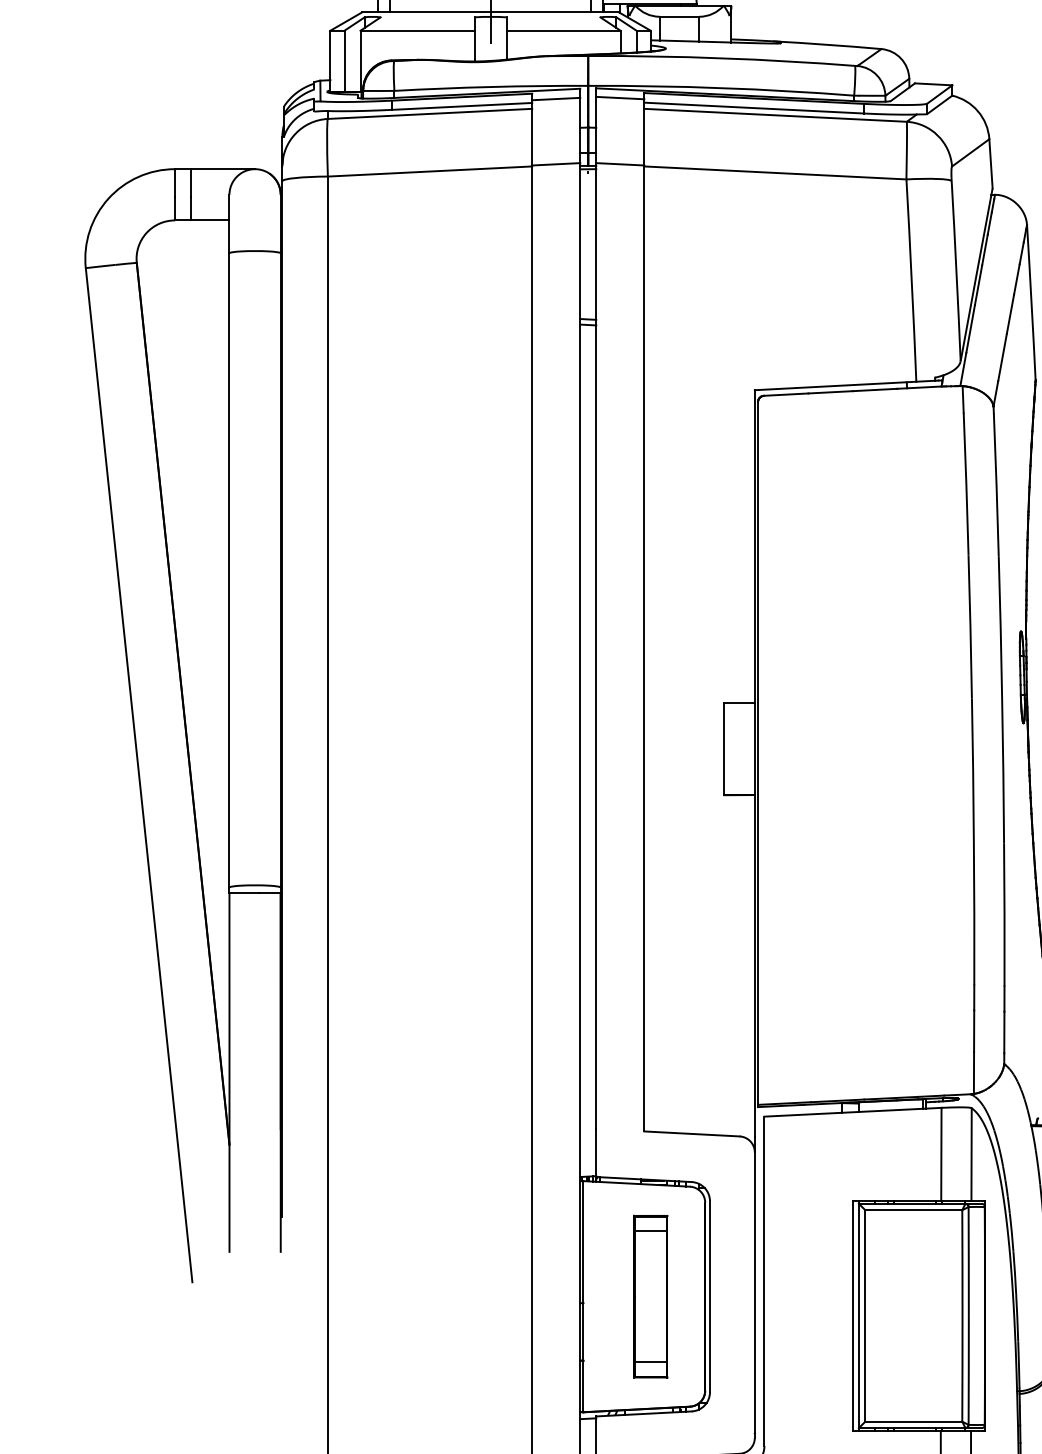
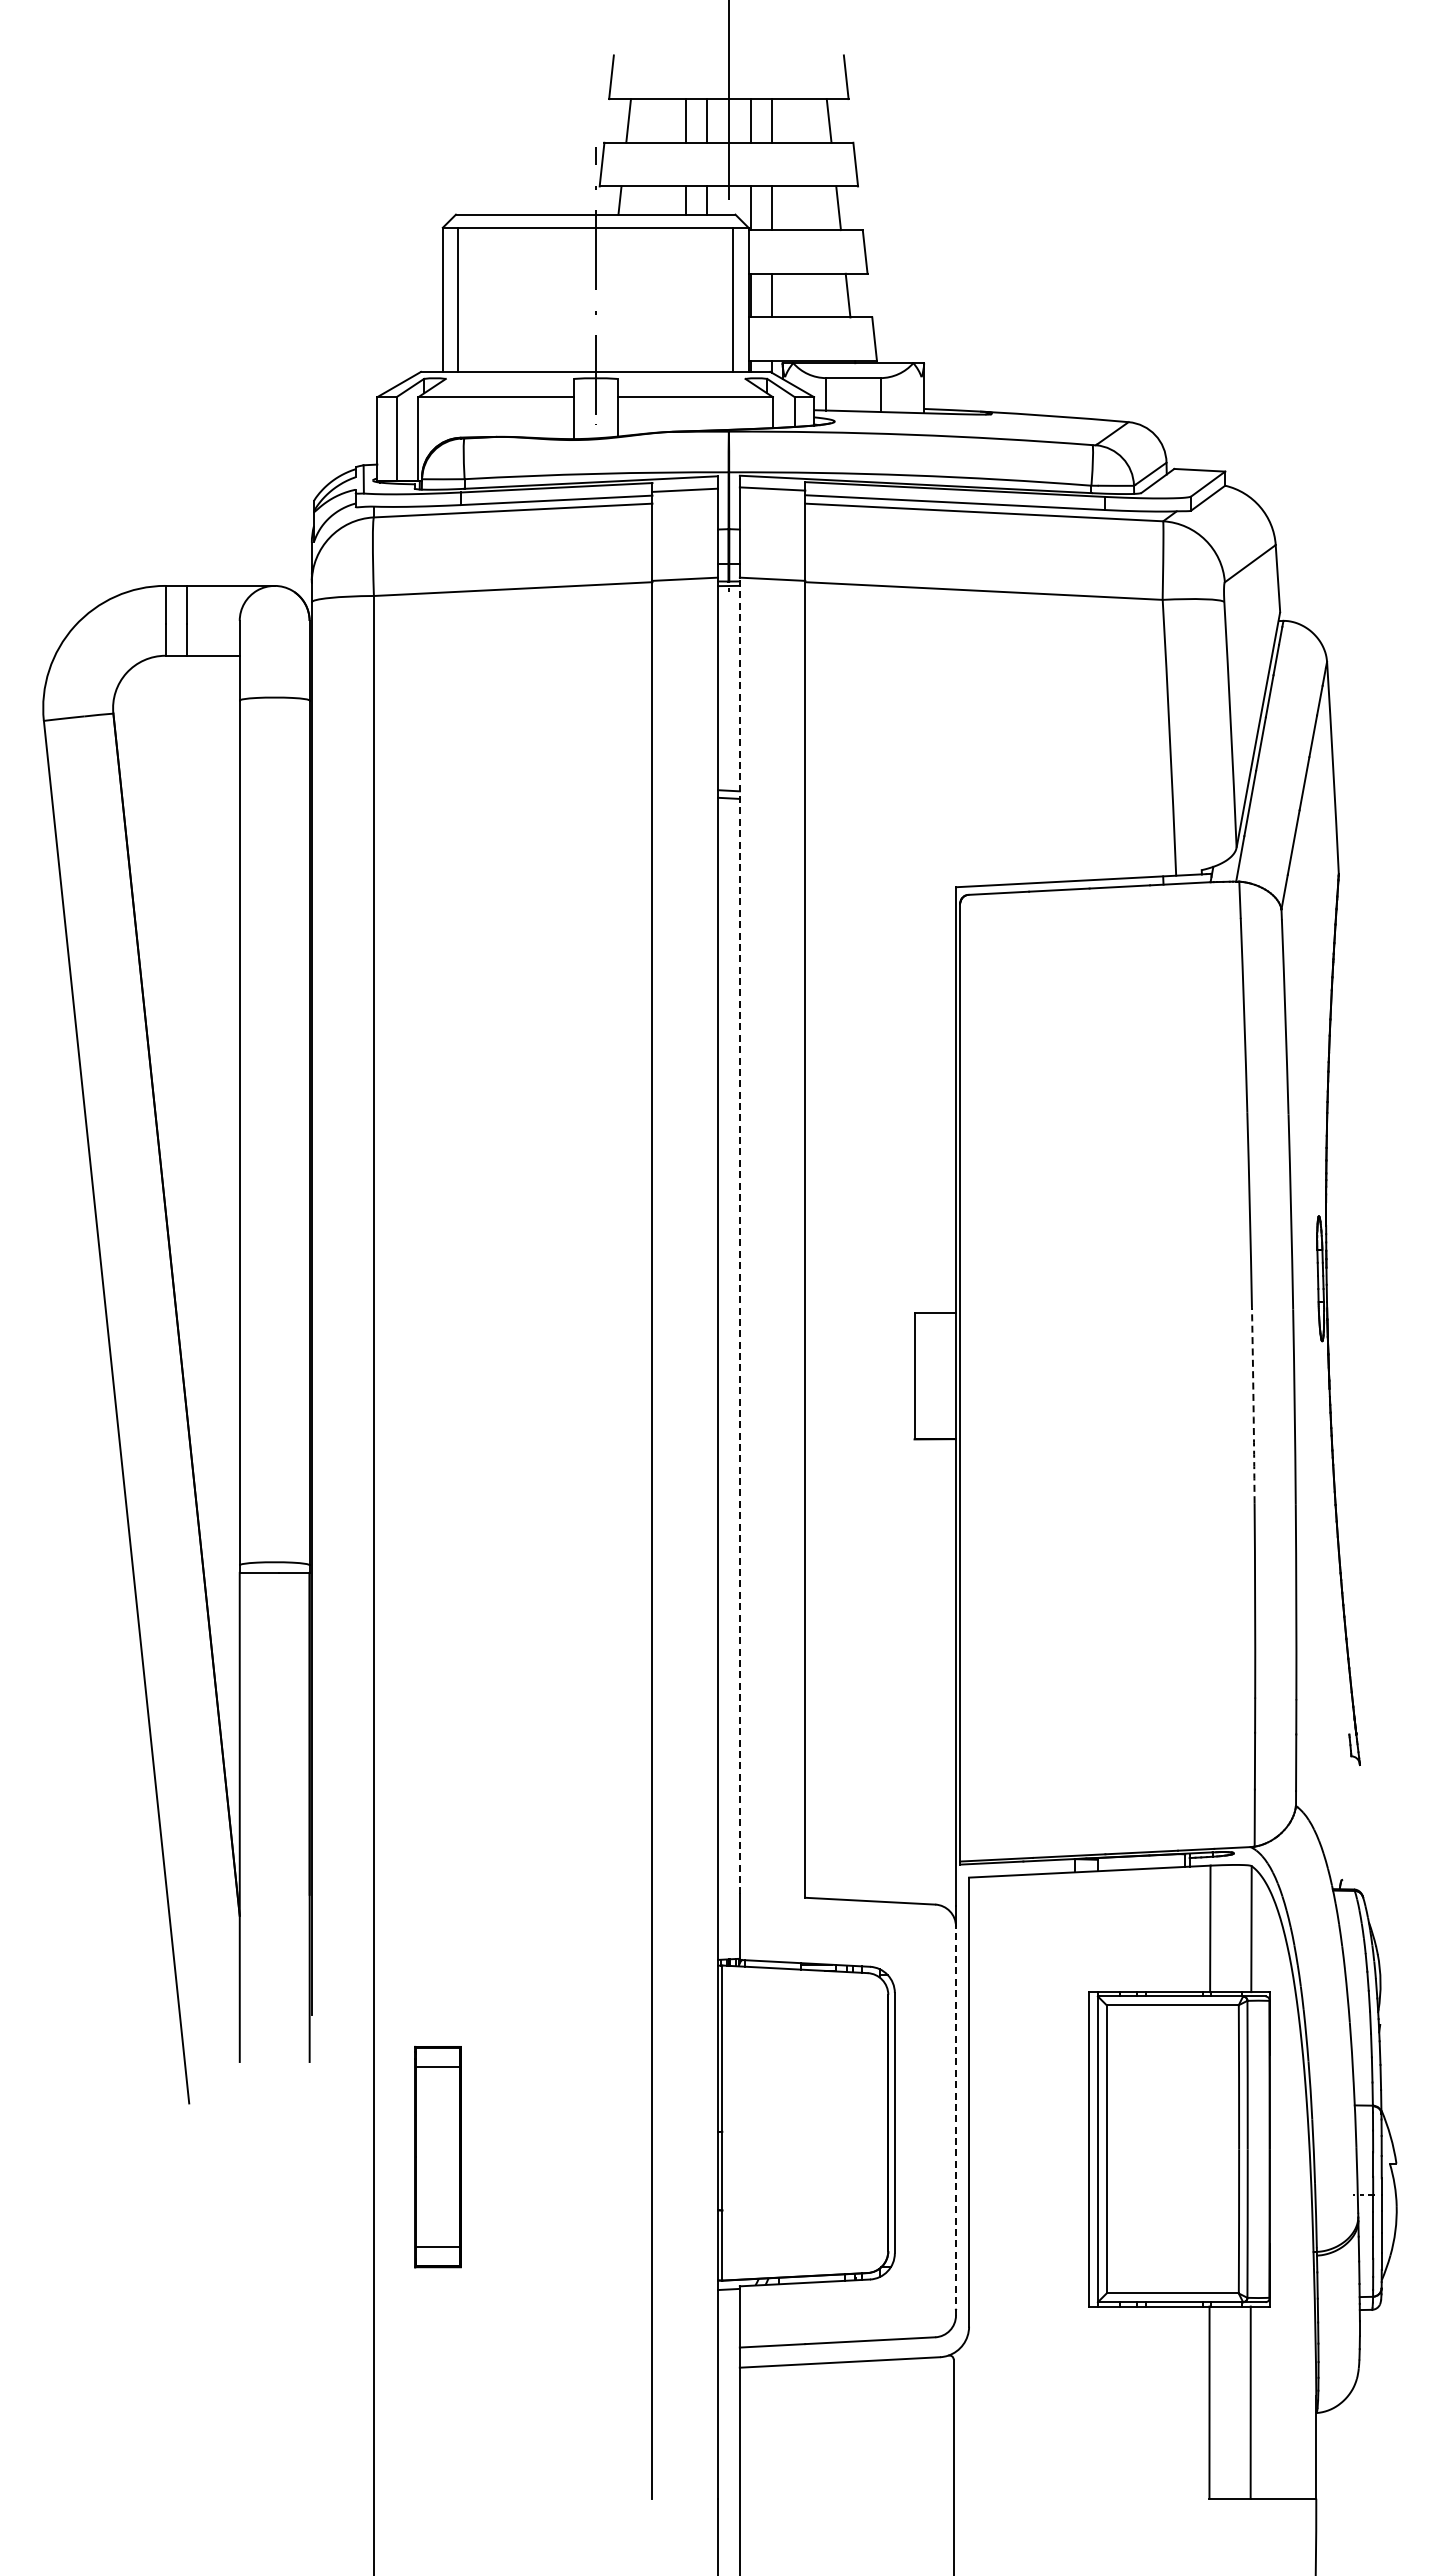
line: (596, 645) -> (739, 1235), solid -> dashed
arc: (973, 770) -> (1253, 1405), solid -> dashed
line: (755, 1294) -> (956, 2120), solid -> dashed
part: (650, 1297) -> (437, 2157), moved

